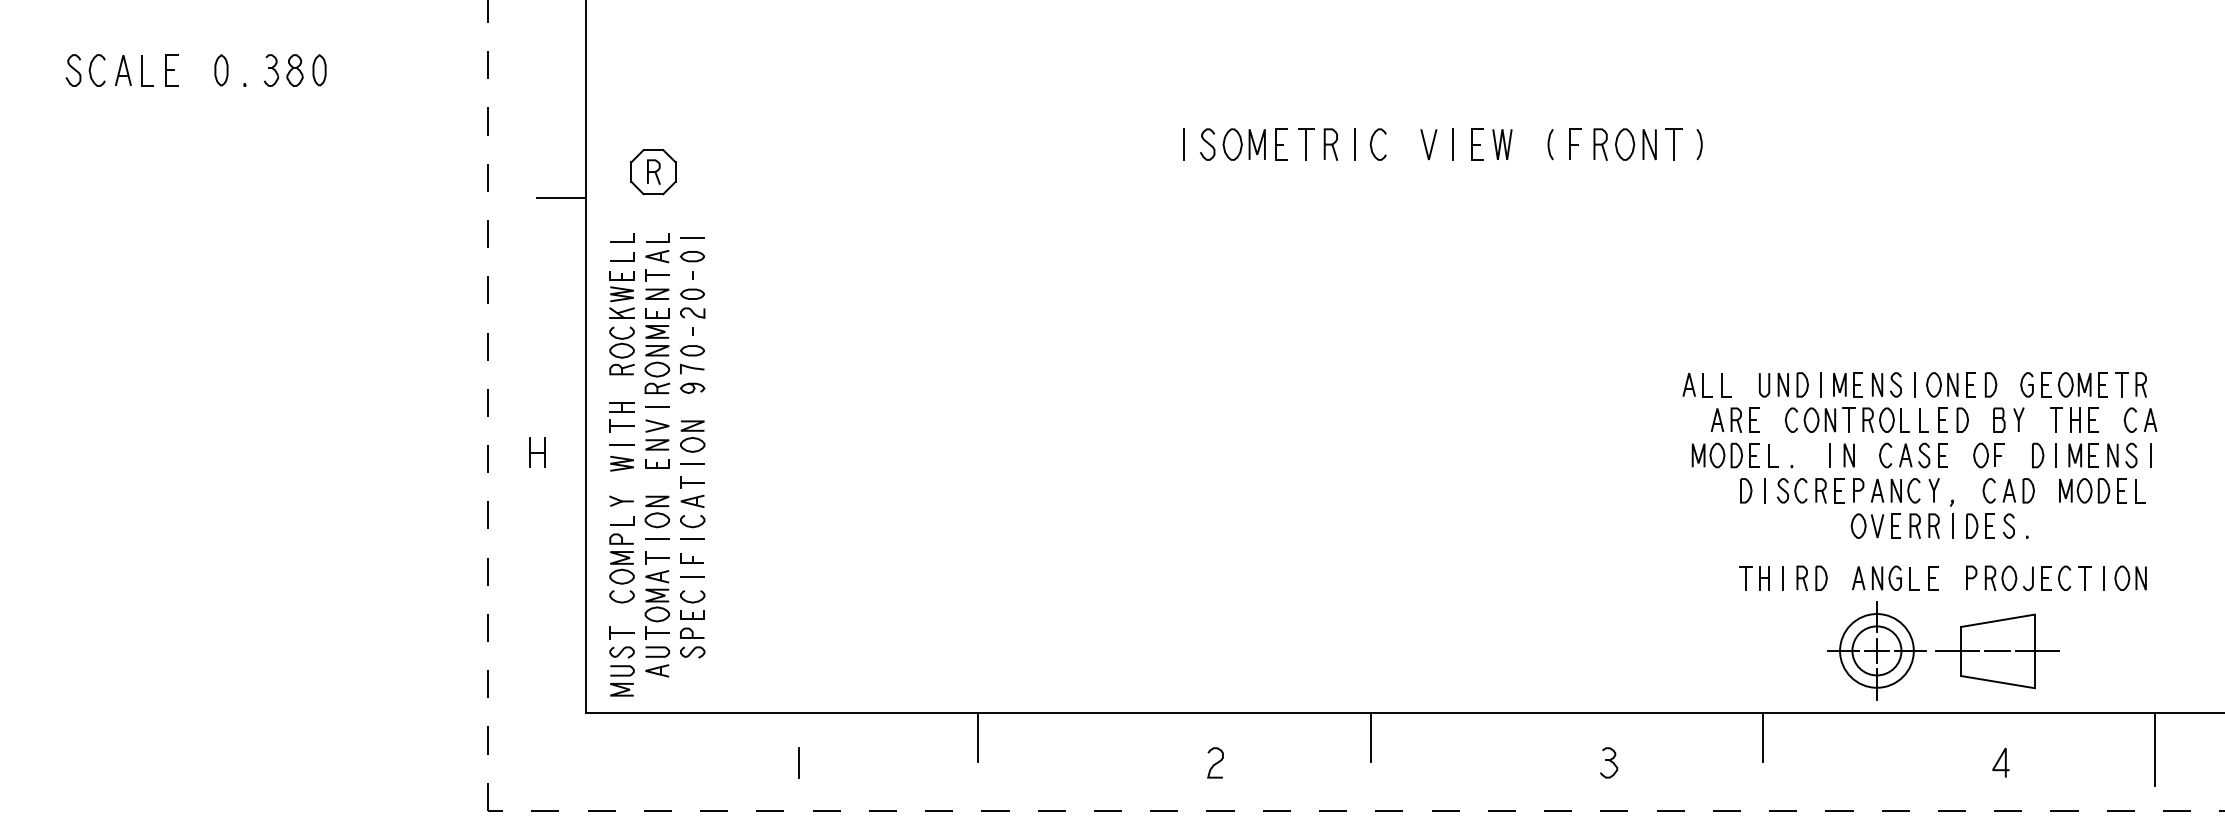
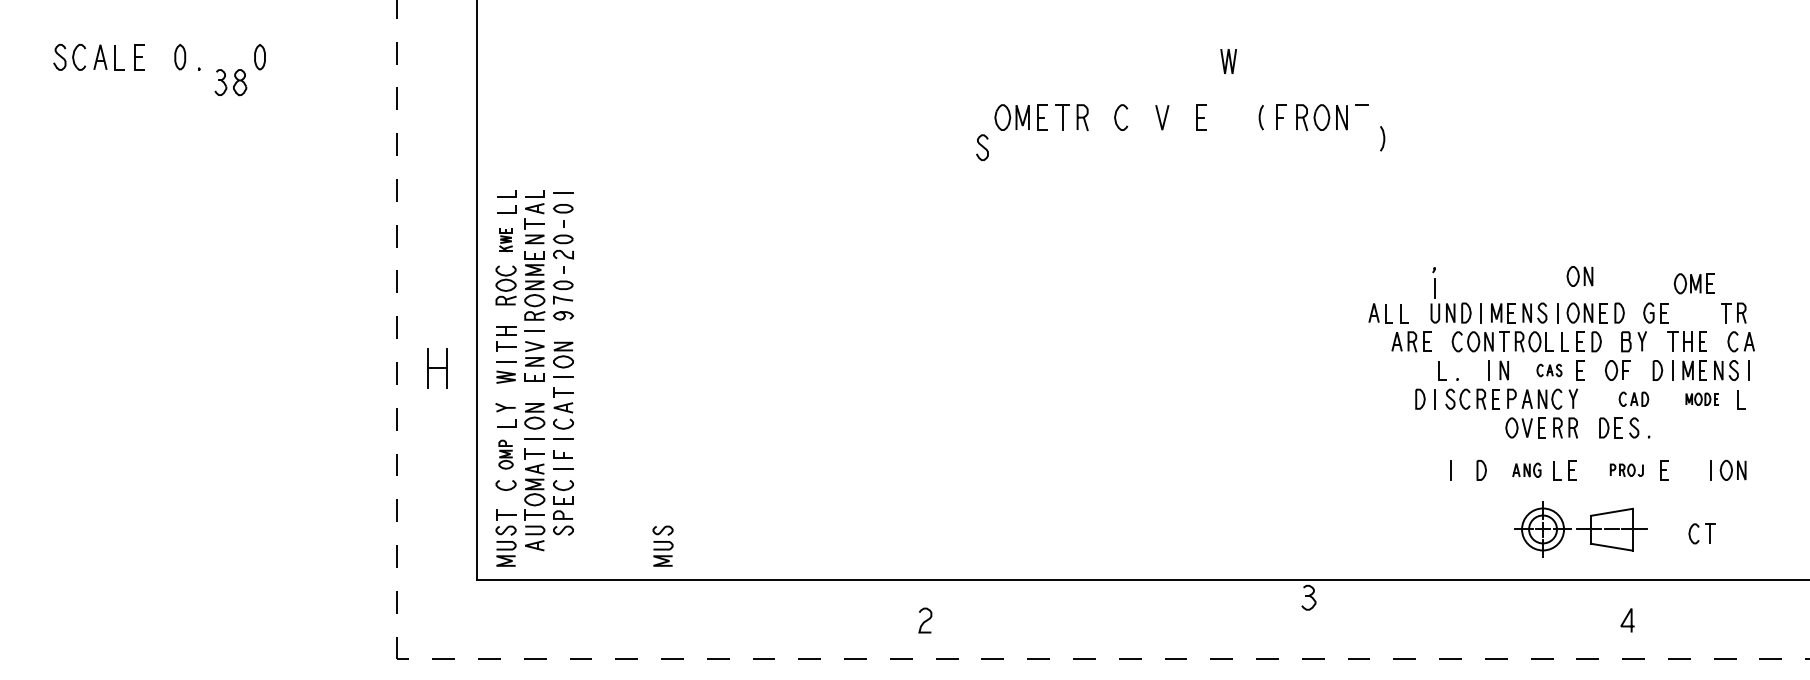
part: (283, 70) -> (230, 82), moved
curve: (1207, 143) -> (982, 146), moved
line: (1183, 144) -> (962, 117), removed
line: (1355, 144) -> (1102, 117), removed
line: (1453, 144) -> (1182, 117), removed
line: (1501, 144) -> (1227, 61), moved
line: (1674, 144) -> (1362, 117), removed
curve: (1700, 144) -> (1383, 138), moved
part: (653, 172) -> (531, 140), removed
line: (560, 197) -> (456, 160), removed
part: (621, 294) -> (505, 239), size x0.6
part: (1942, 339) -> (1580, 276), added
part: (2082, 384) -> (1693, 283), moved
part: (537, 452) -> (437, 368), size x1.6
part: (1725, 455) -> (1403, 370), removed
part: (1904, 455) -> (1549, 370), size x0.6
part: (2008, 490) -> (1633, 398), size x0.7
part: (2092, 490) -> (1702, 398), size x0.6
part: (1951, 518) -> (1433, 282), moved
part: (621, 558) -> (505, 454), size x0.7
part: (2070, 570) -> (1698, 527), moved
part: (1876, 577) -> (1526, 469), size x0.7
part: (1999, 577) -> (1626, 469), size x0.6
part: (1754, 578) -> (1427, 470), removed
part: (1801, 578) -> (1465, 470), removed
part: (1943, 650) -> (1580, 529), size x0.7
part: (814, 671) -> (662, 546), added
line: (978, 736) -> (796, 599), removed
line: (1370, 736) -> (1114, 599), removed
line: (1762, 736) -> (1433, 599), removed
line: (2155, 749) -> (1753, 609), removed
line: (798, 762) -> (649, 620), removed
curve: (1216, 762) -> (926, 620), moved
part: (1609, 762) -> (1309, 597), moved

